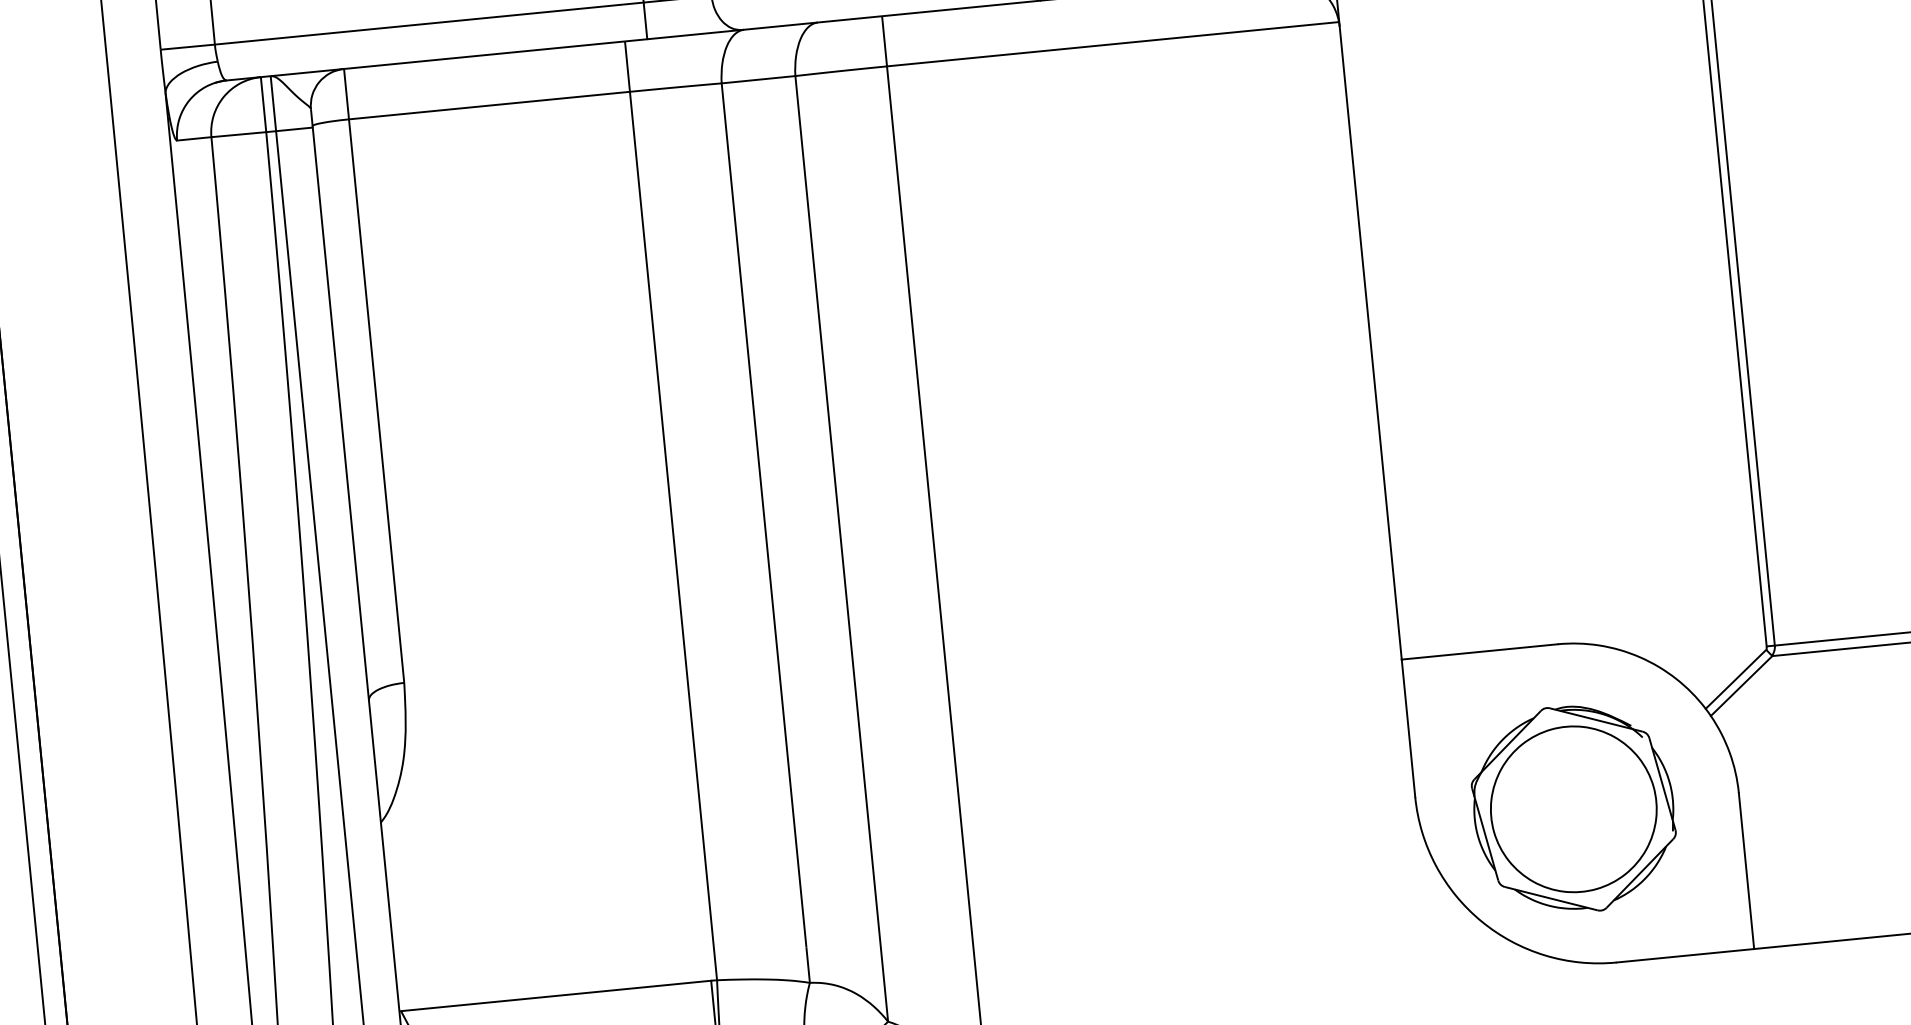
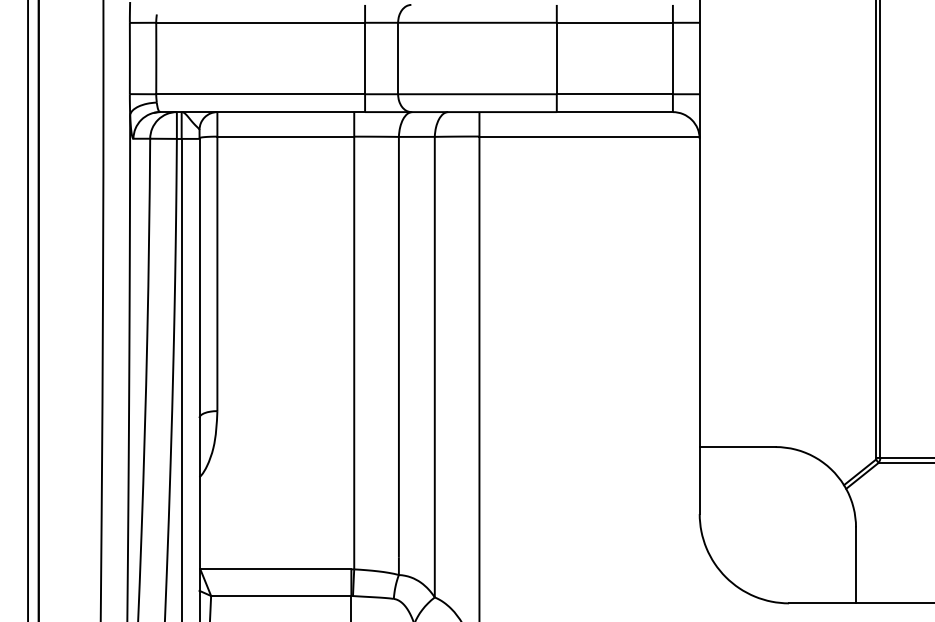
part: (1573, 809) -> (775, 527), removed

